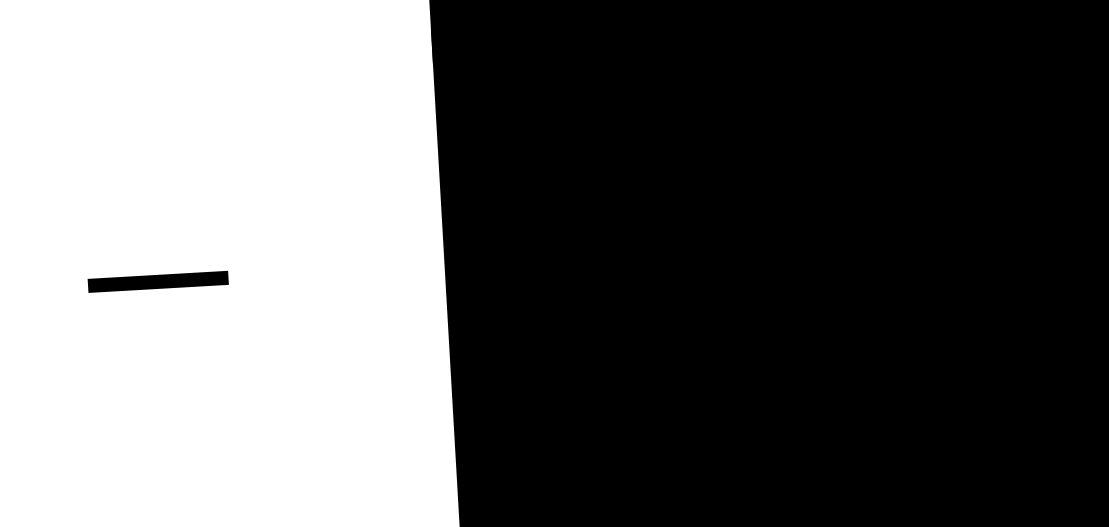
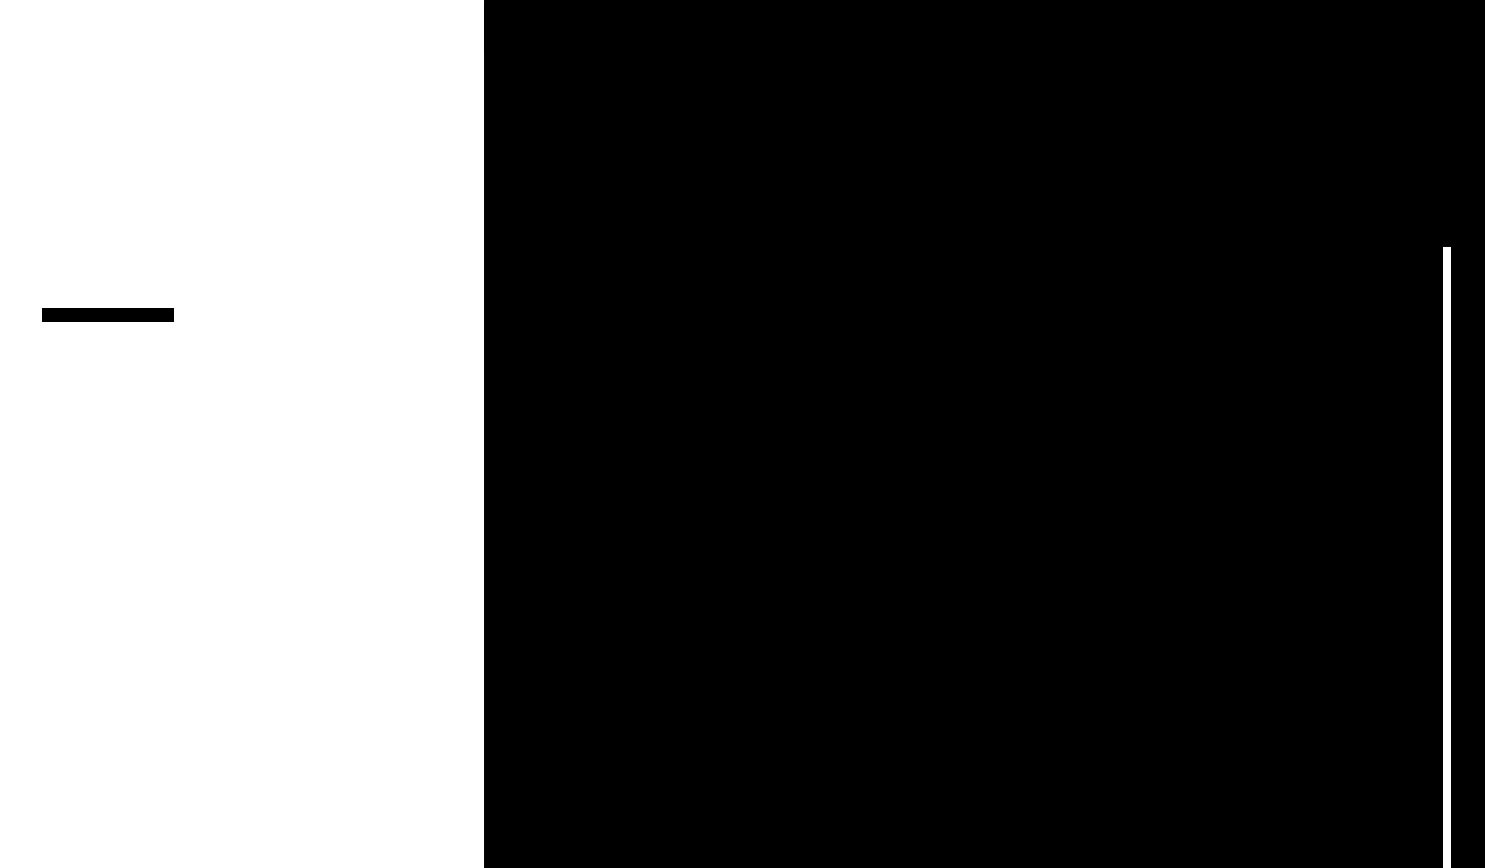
part: (158, 281) -> (107, 314), size x0.71

